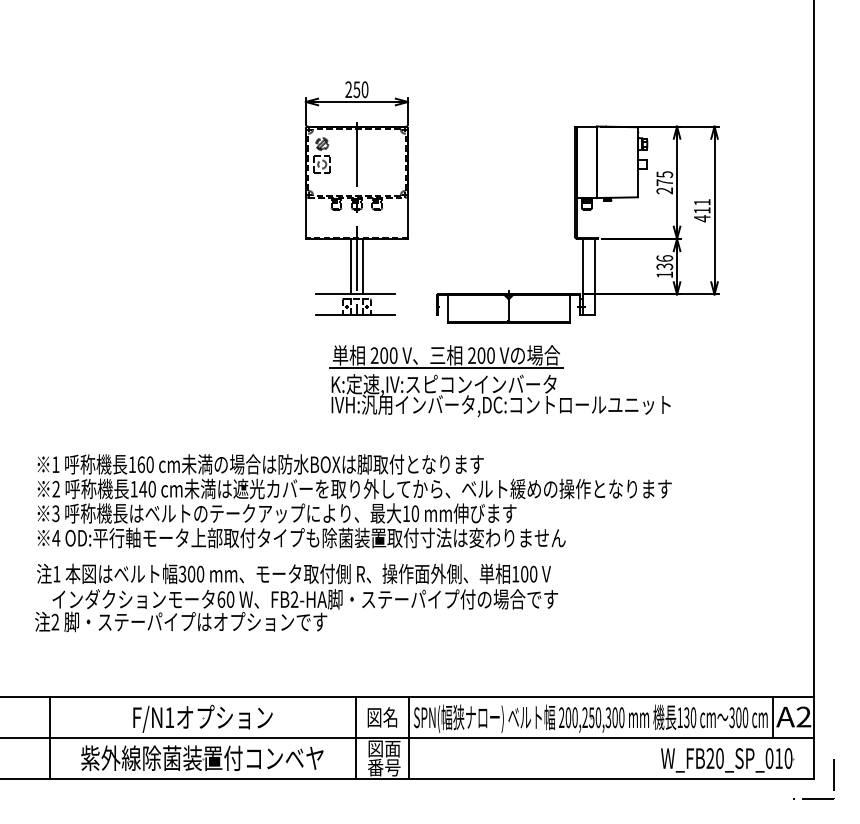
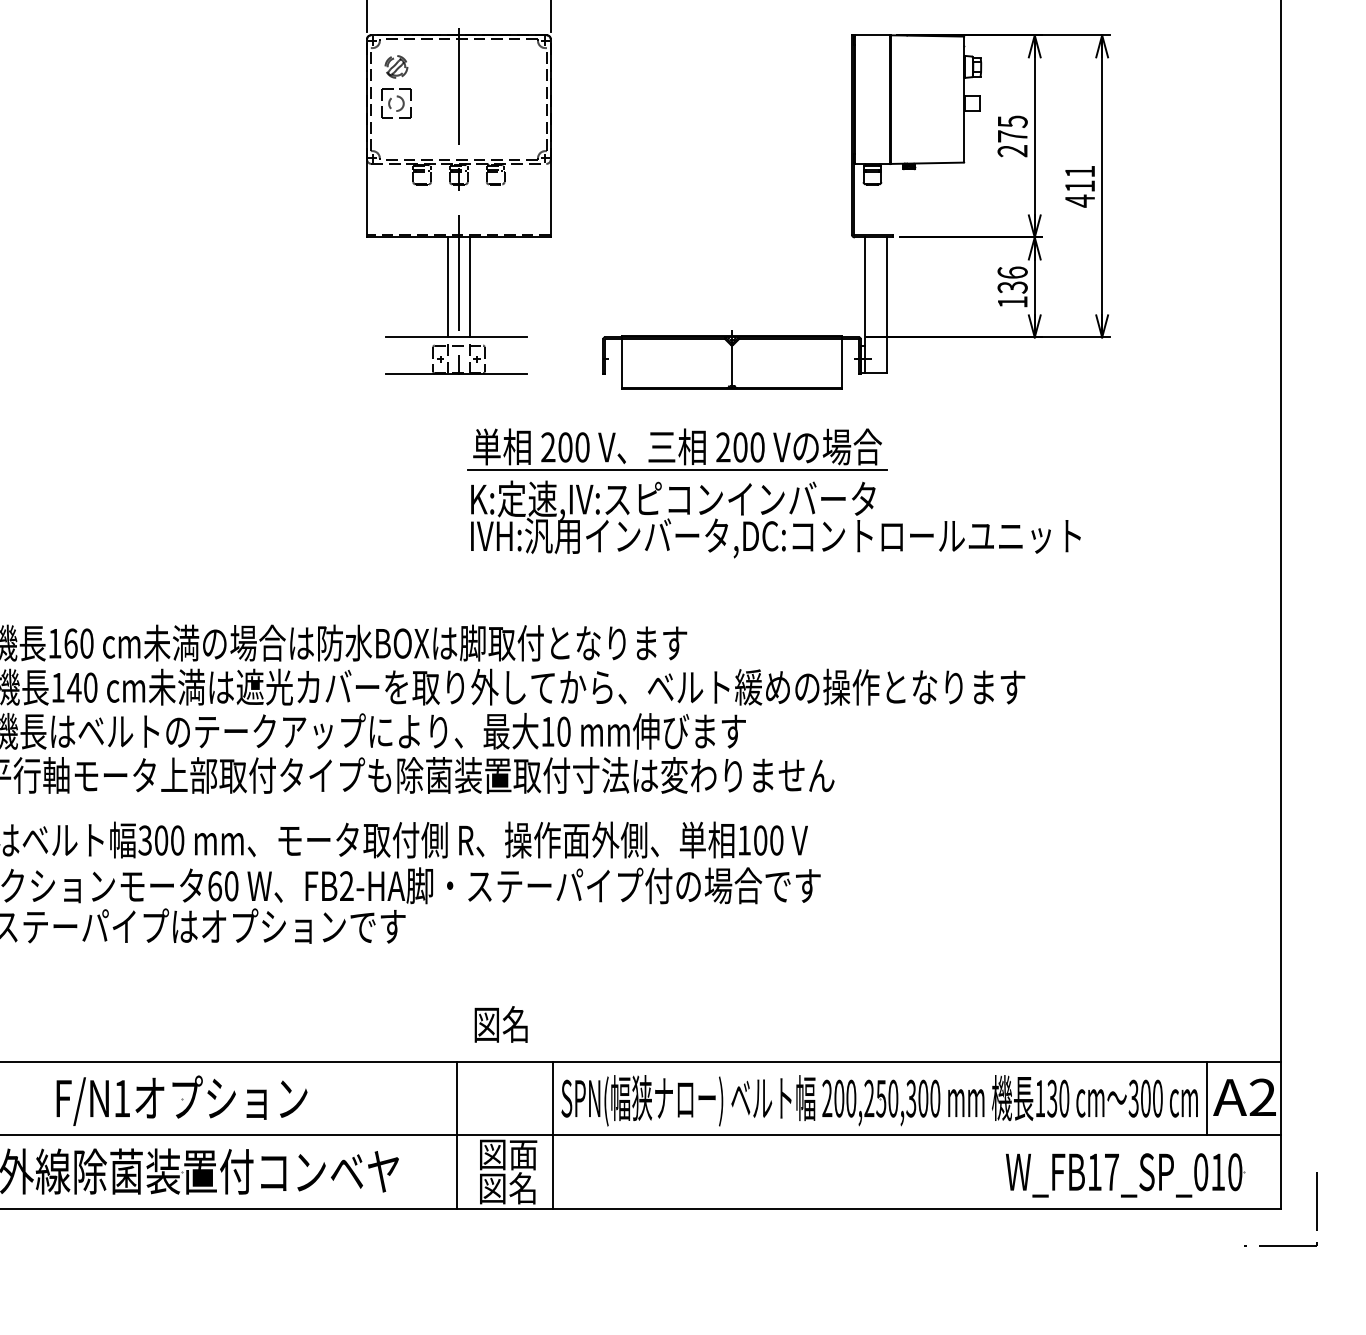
part: (499, 381) -> (772, 493), moved
text: (382, 717) -> (501, 1024), moved
text: (714, 758) -> (1102, 1172), W_FB20_SP_010 -> W_FB17_SP_010
text: (384, 767) -> (508, 1188), 番号 -> 図名

